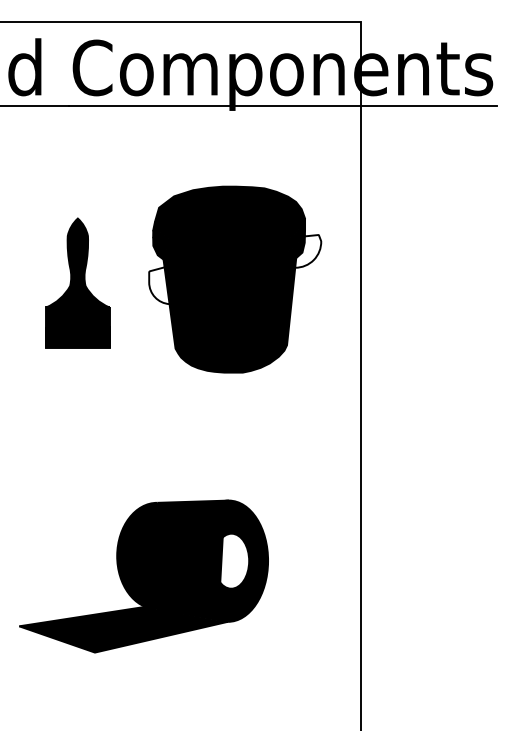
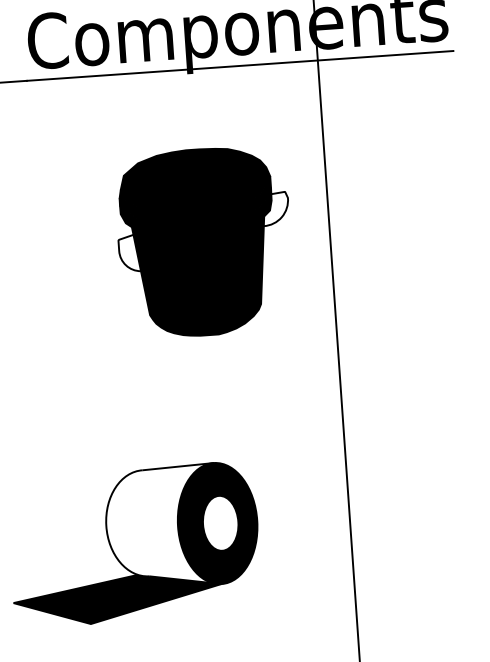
part: (77, 282) -> (47, 256), removed
fill: (171, 560) -> (160, 526), removed

